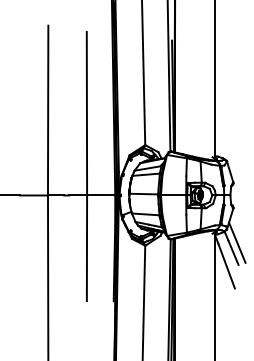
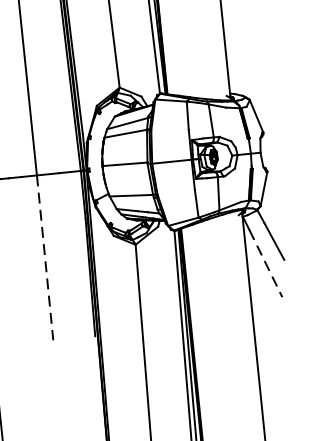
line: (237, 242) -> (279, 224), removed
line: (86, 248) -> (44, 258), solid -> dashed
line: (226, 266) -> (265, 264), solid -> dashed

